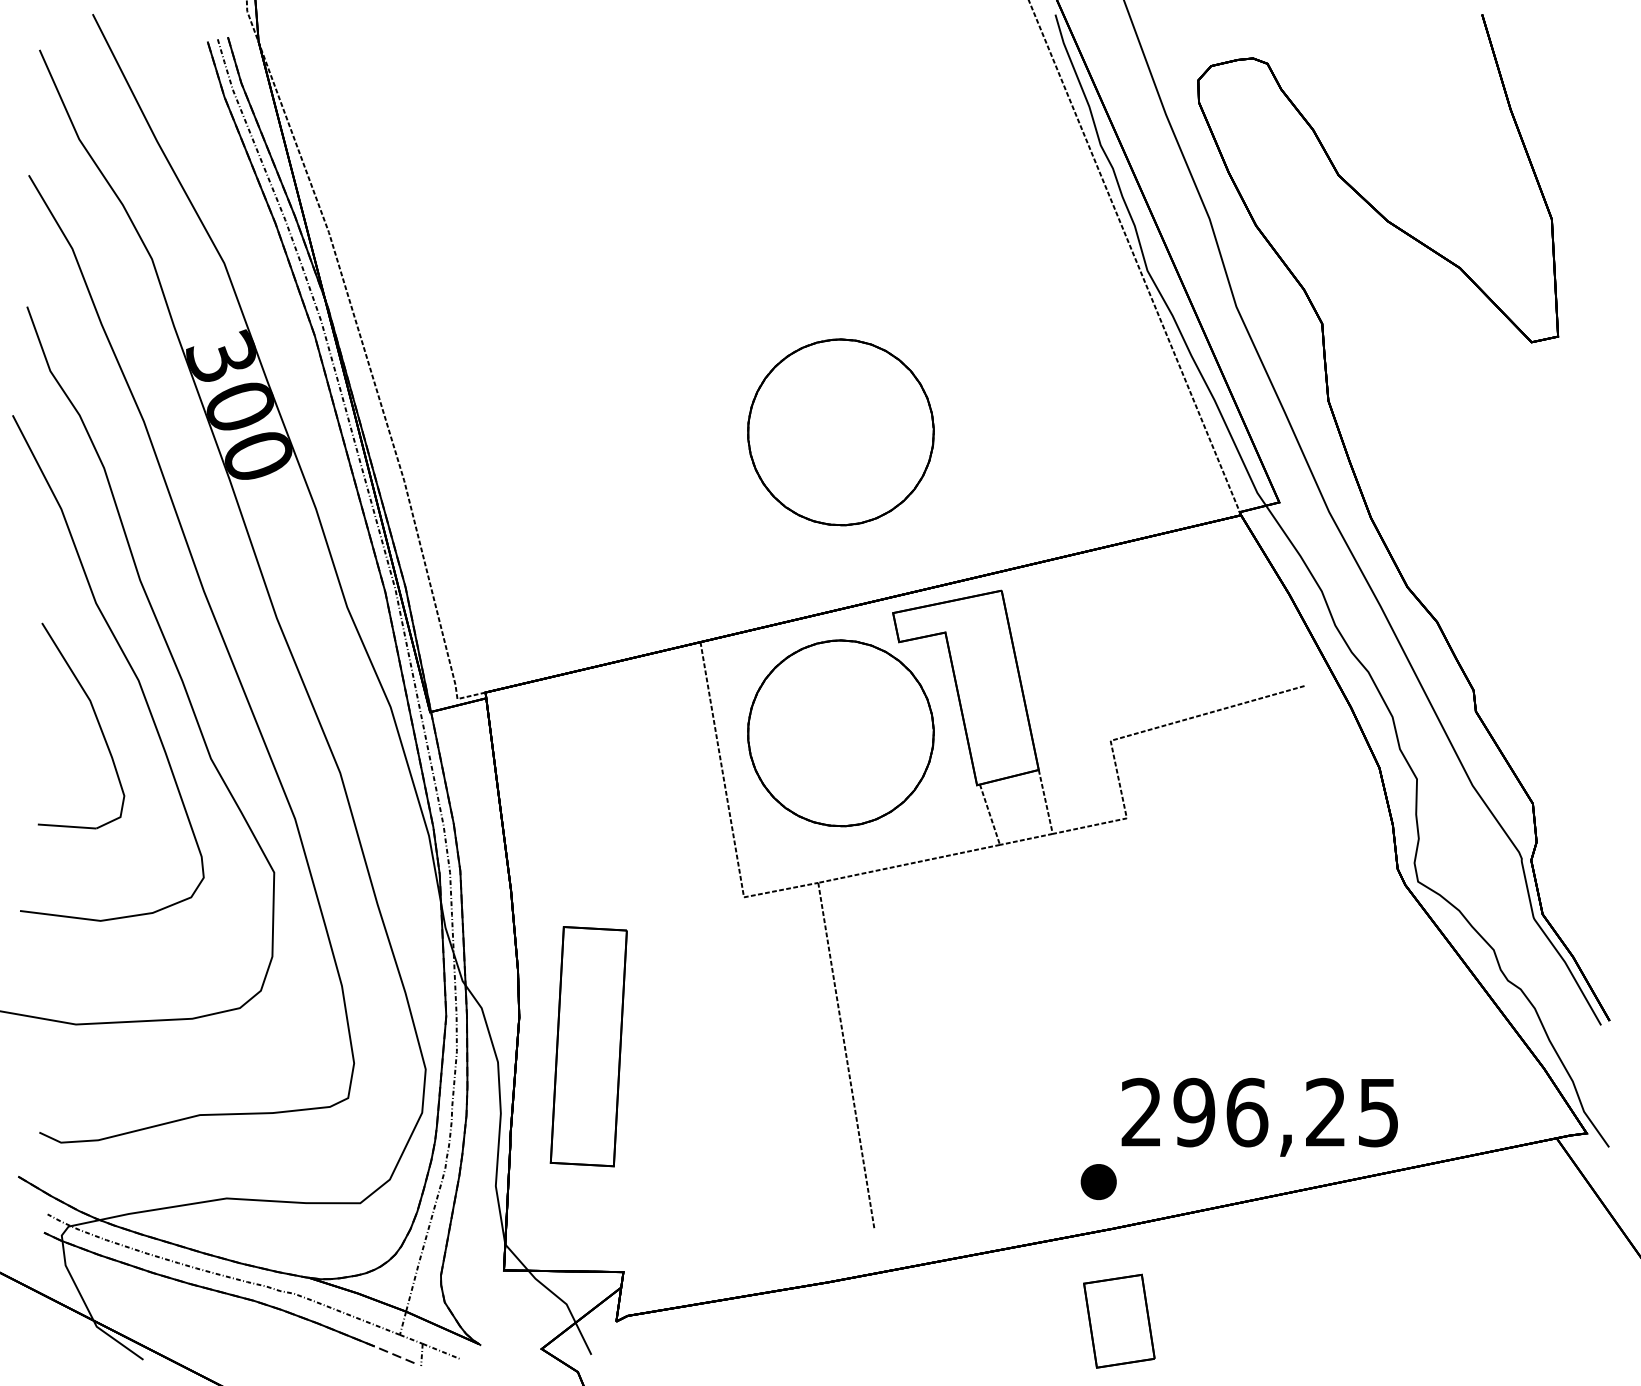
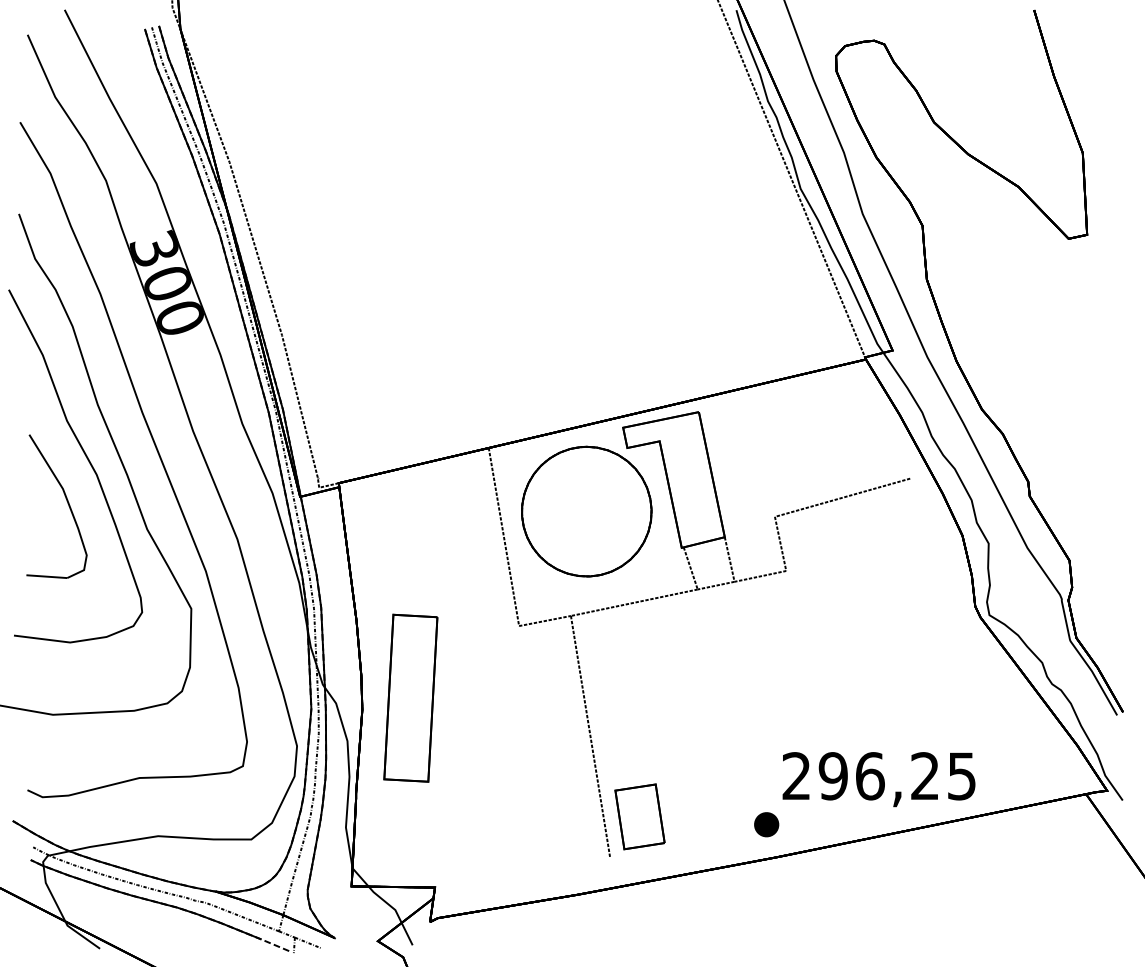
part: (840, 432) -> (586, 301), removed
part: (588, 1045) -> (410, 697), moved
part: (1118, 1320) -> (639, 816), moved

